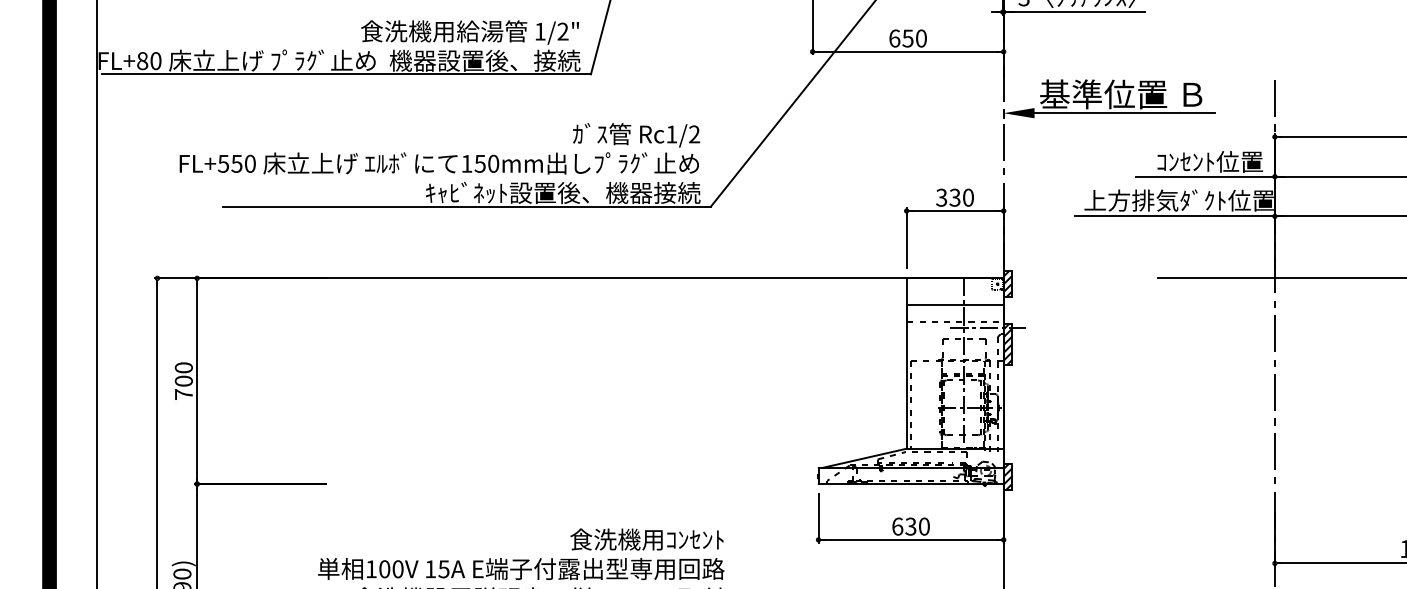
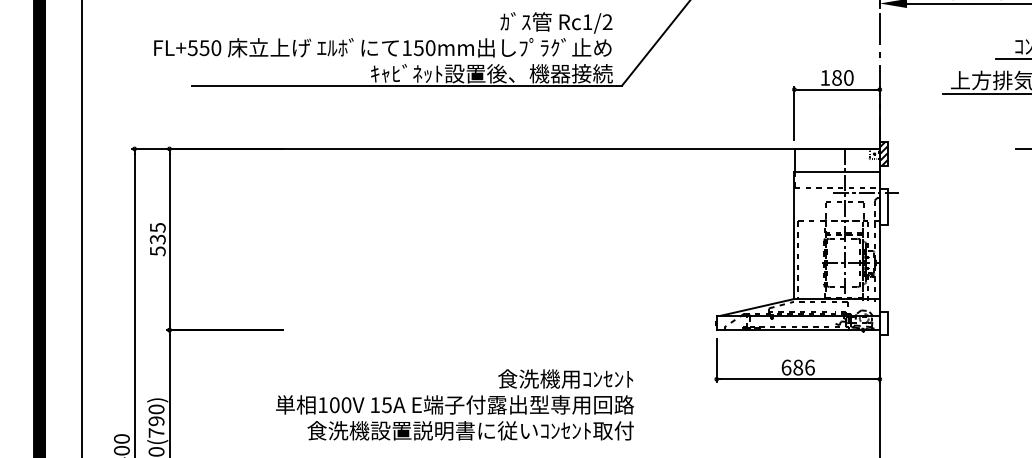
text: (948, 197) -> (831, 77), 330 -> 180
hatch: (1007, 344) -> (883, 207), removed
text: (183, 381) -> (157, 239), 700 -> 535
hatch: (1007, 476) -> (883, 323), removed
text: (917, 526) -> (803, 367), 630 -> 686

